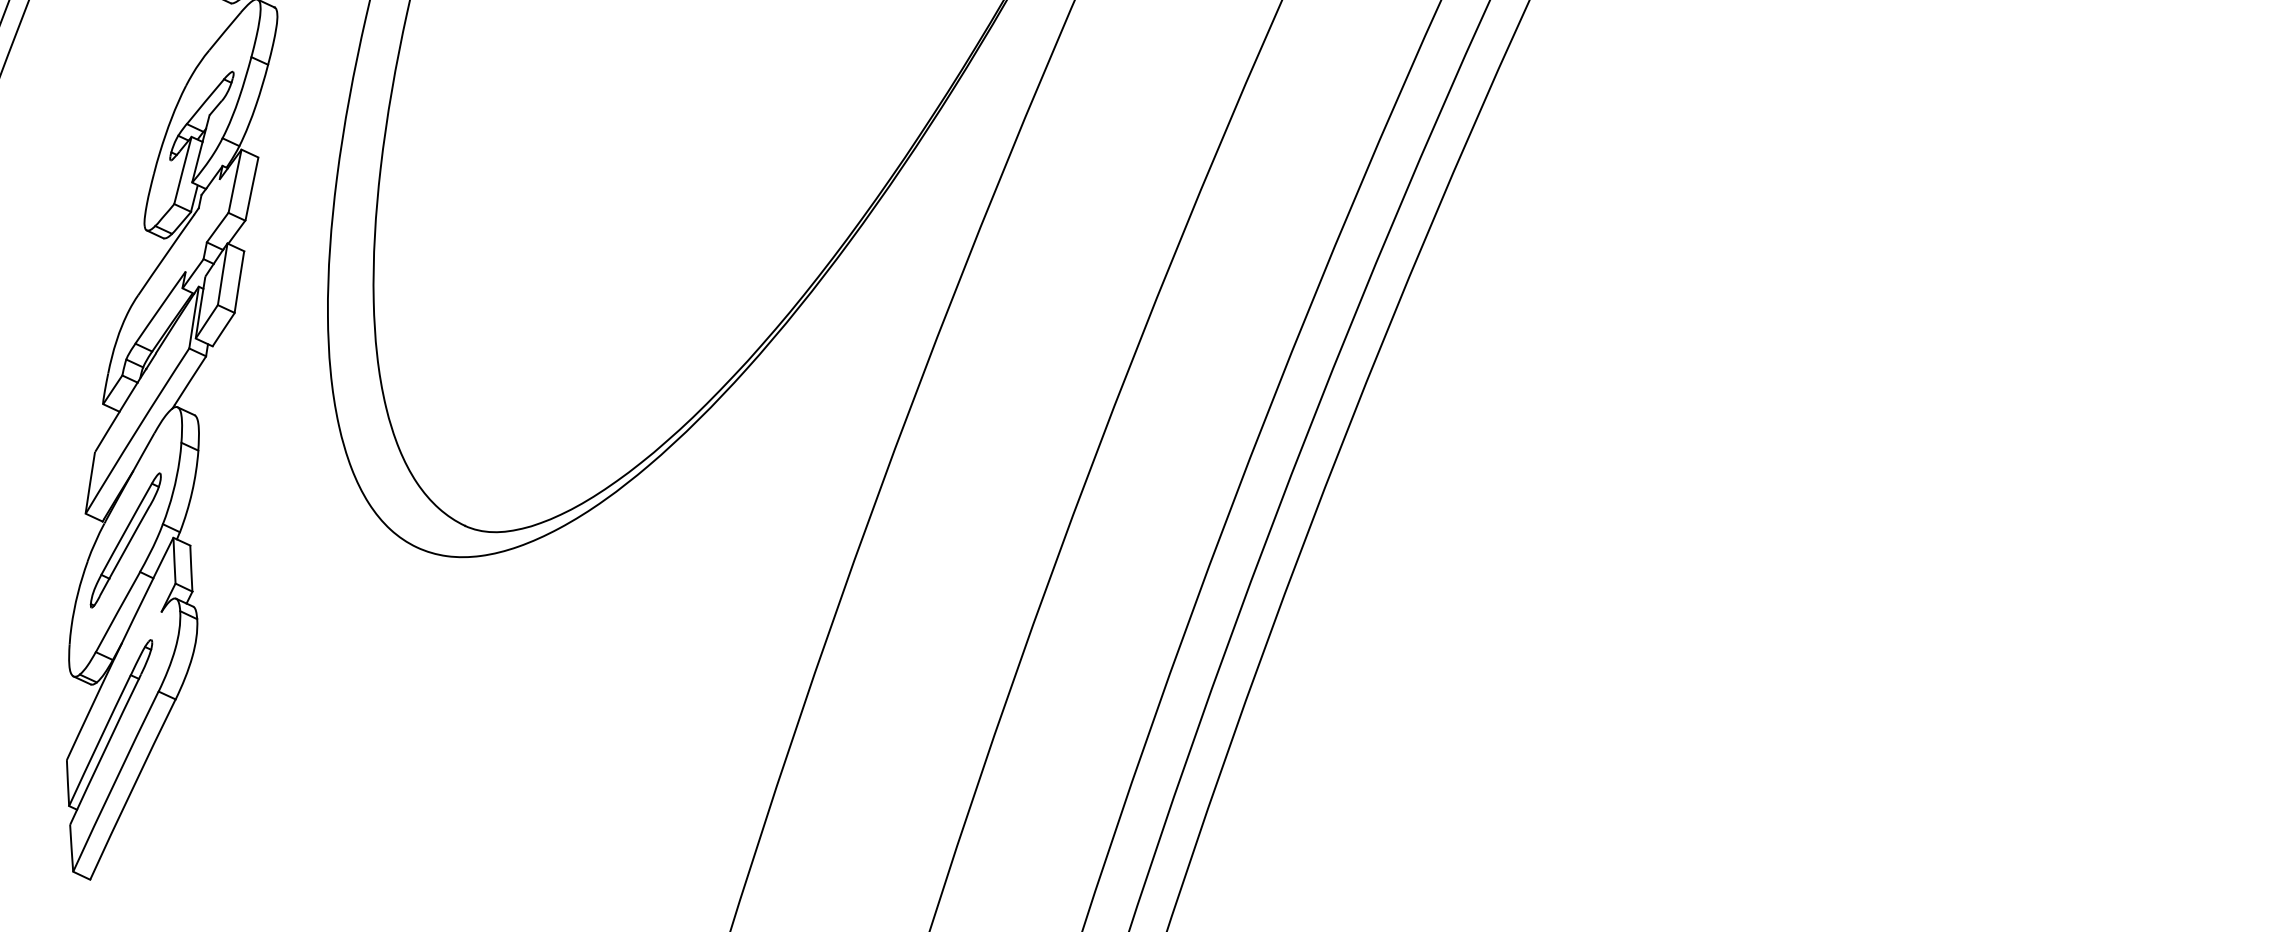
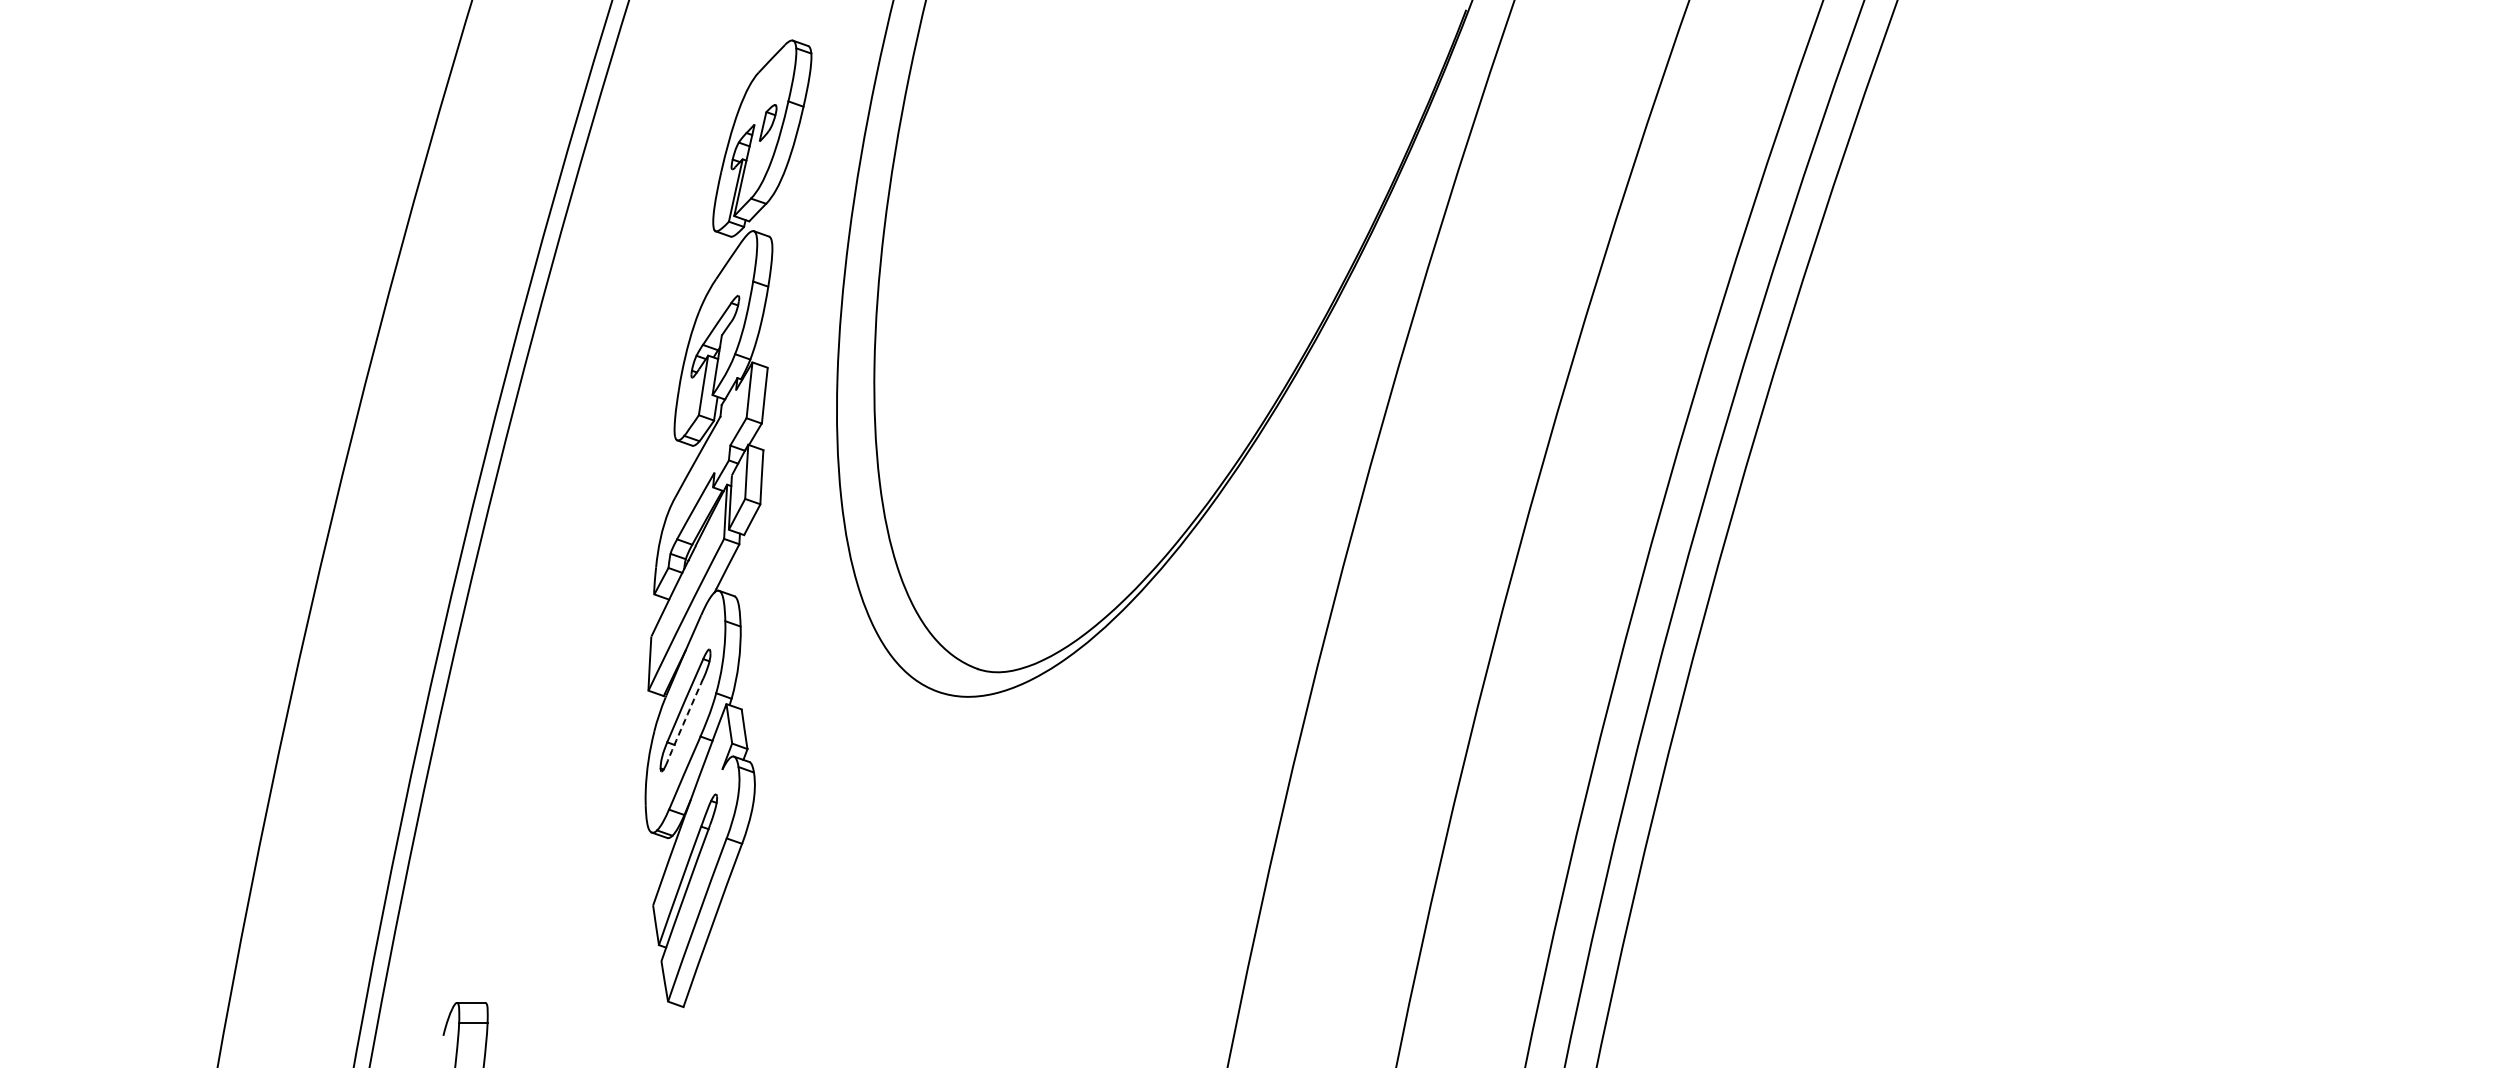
arc: (124, 550) -> (685, 719), solid -> dashed

